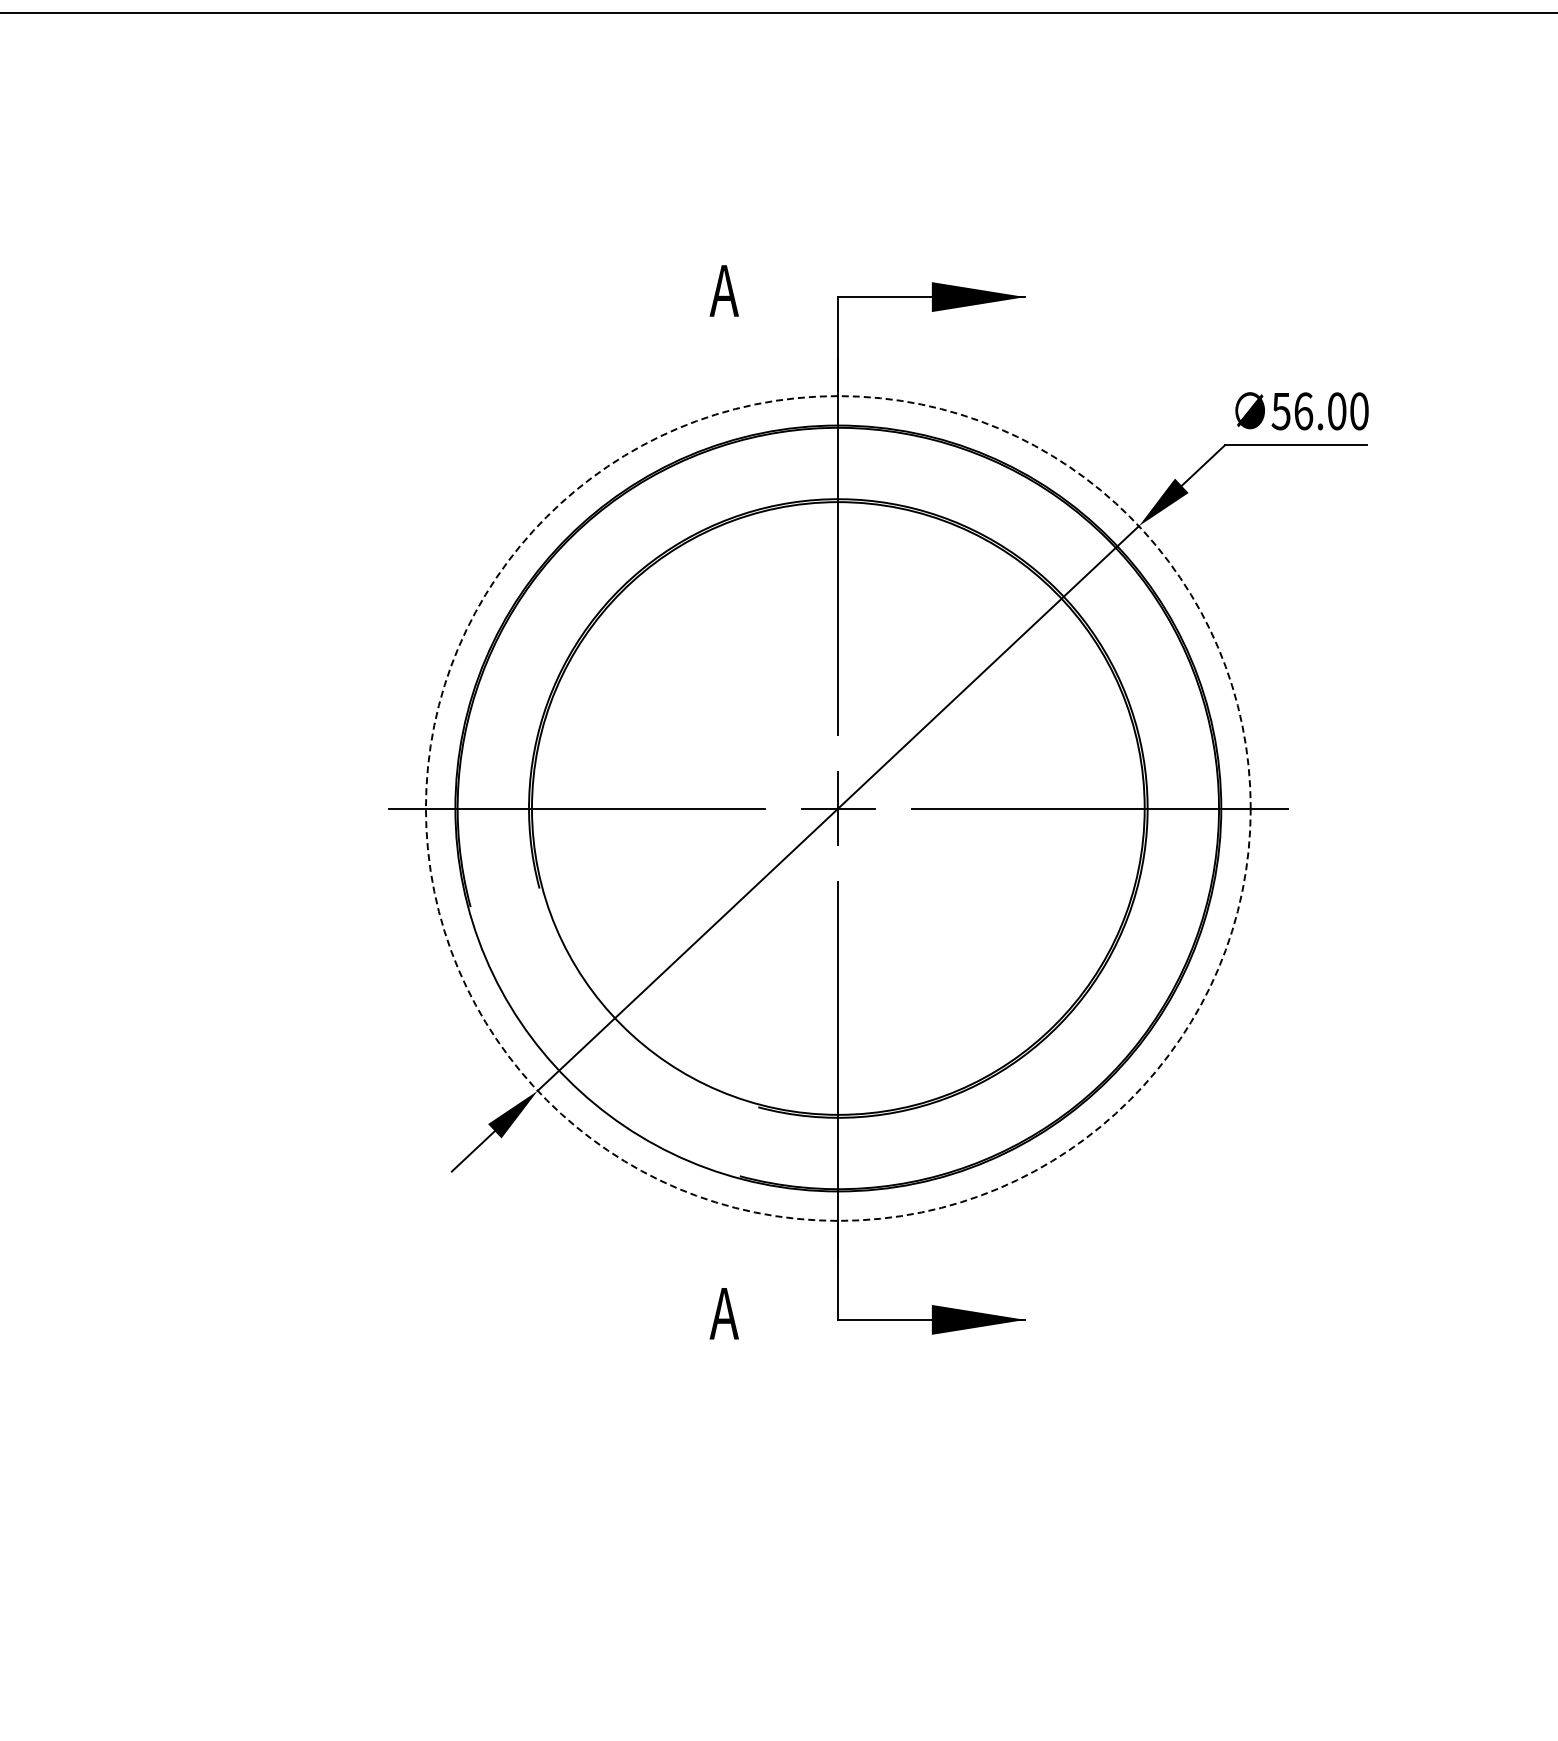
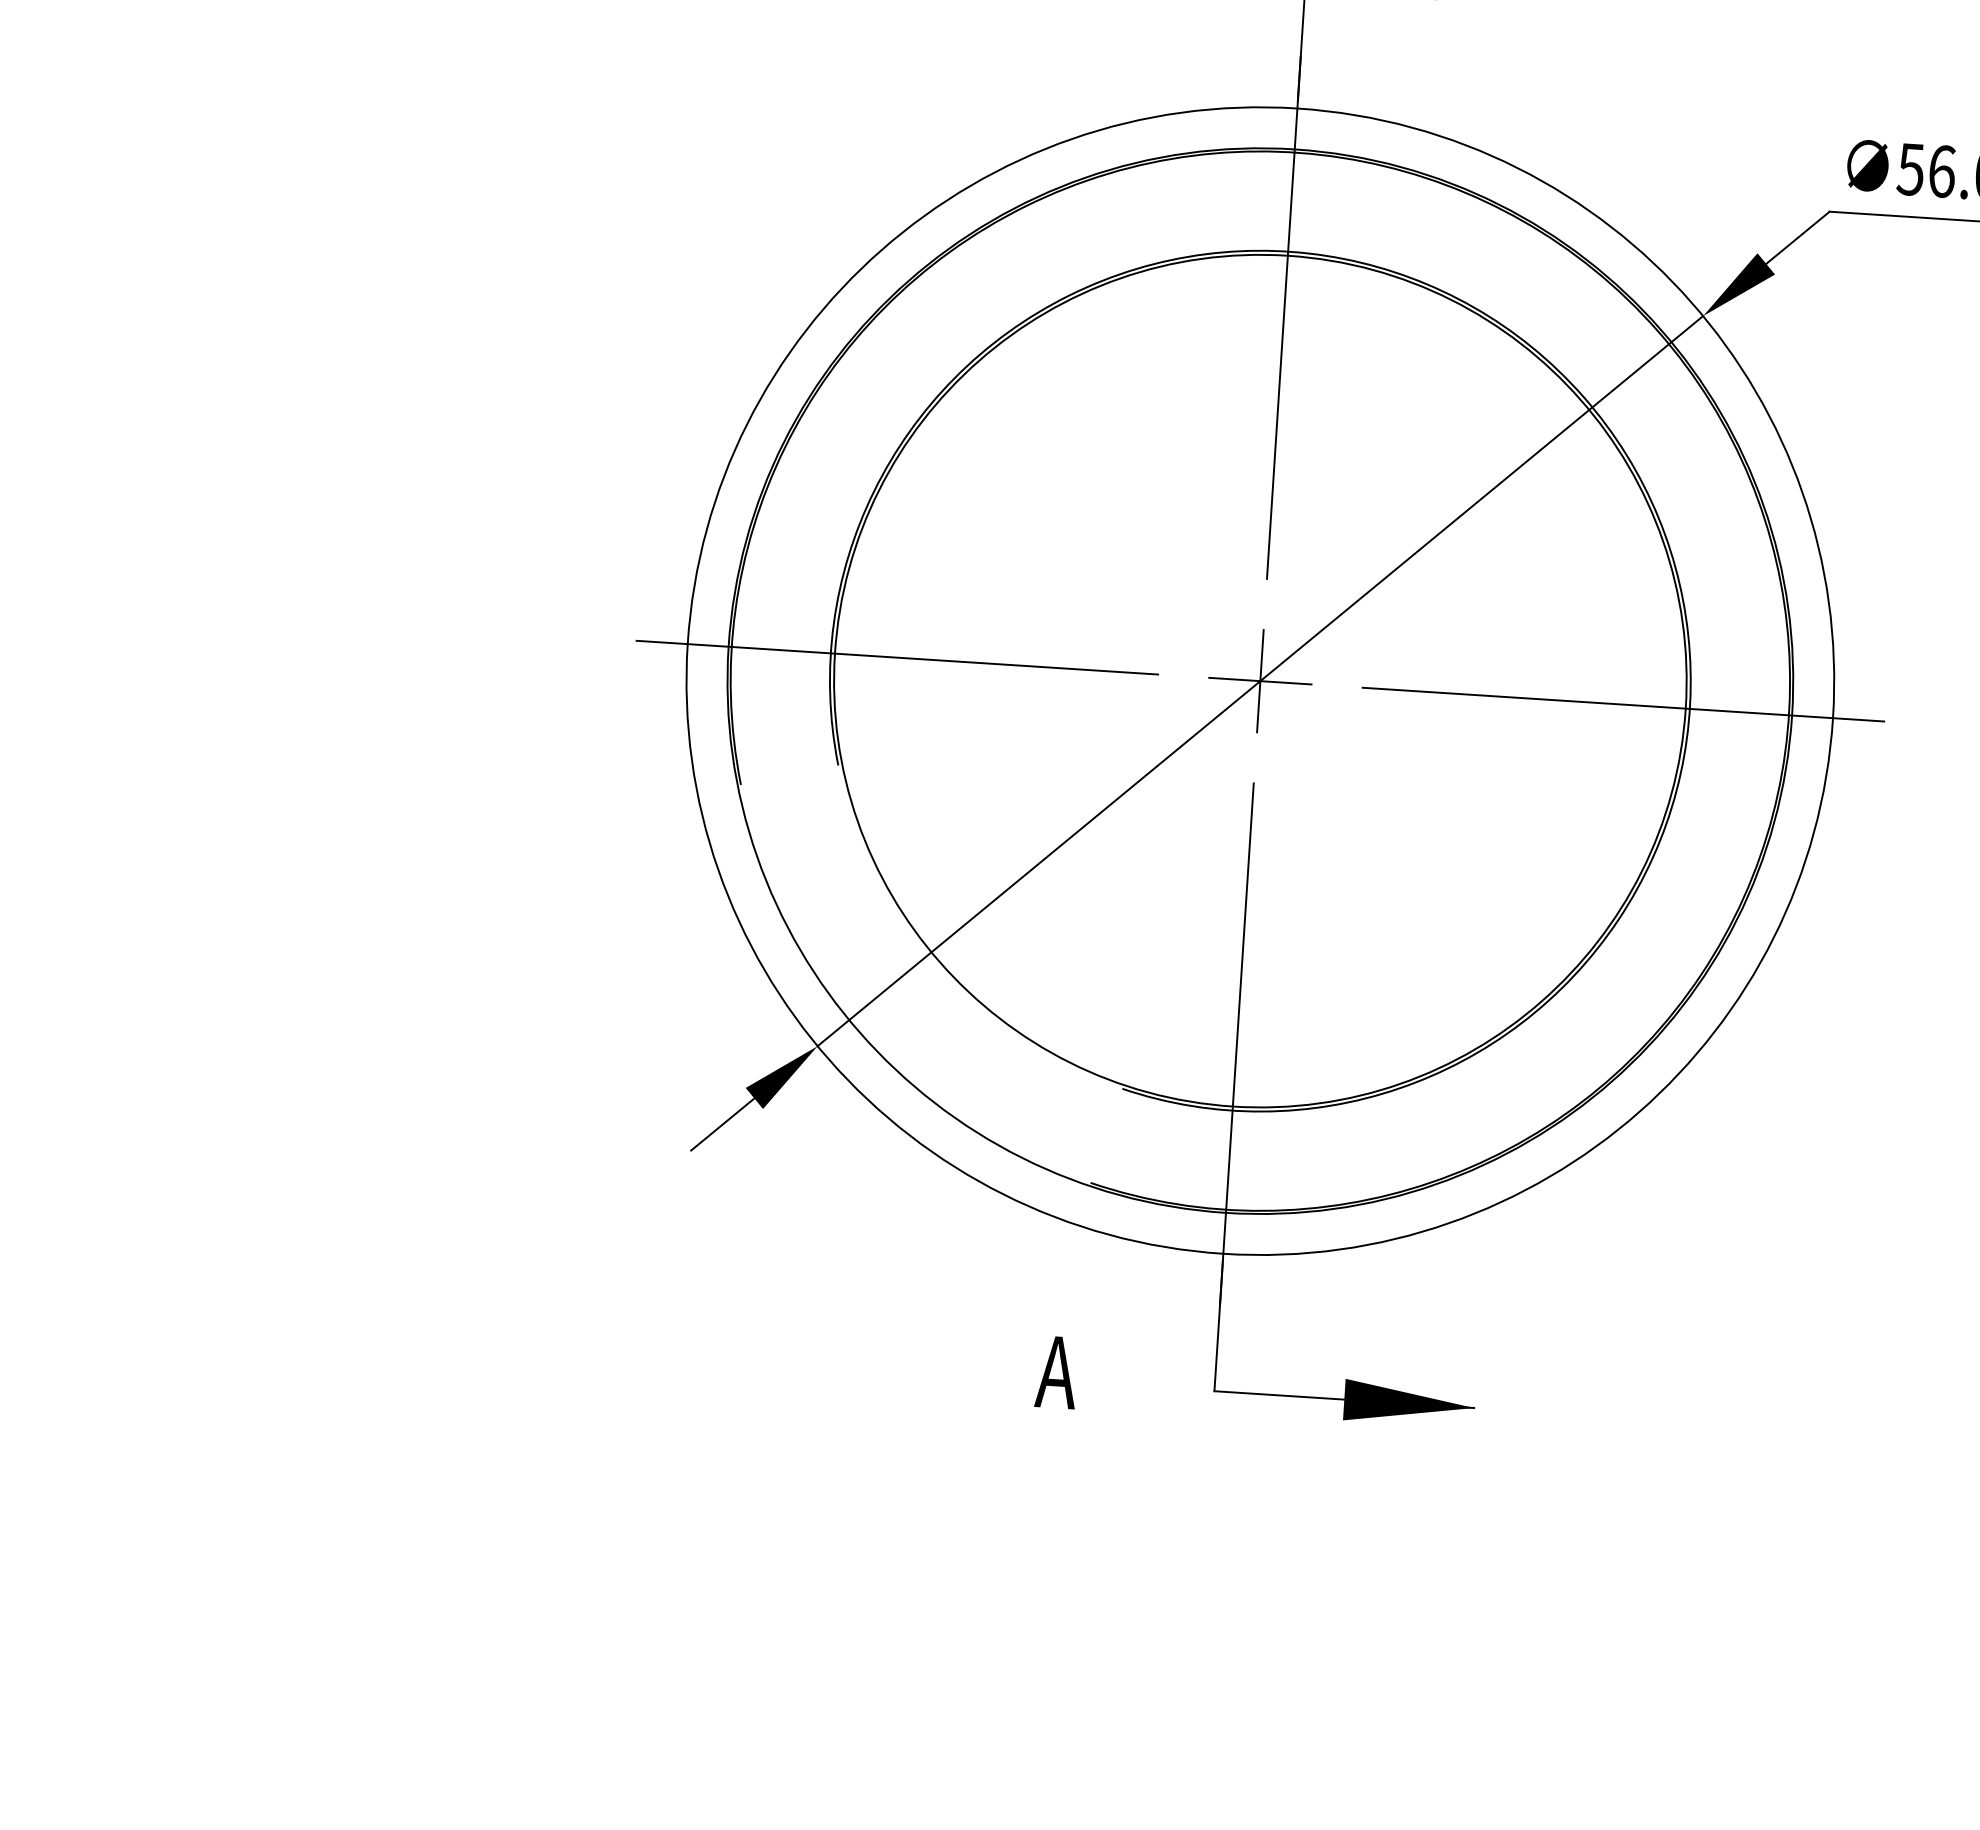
circle: (837, 808) -> (1259, 681), dashed -> solid

